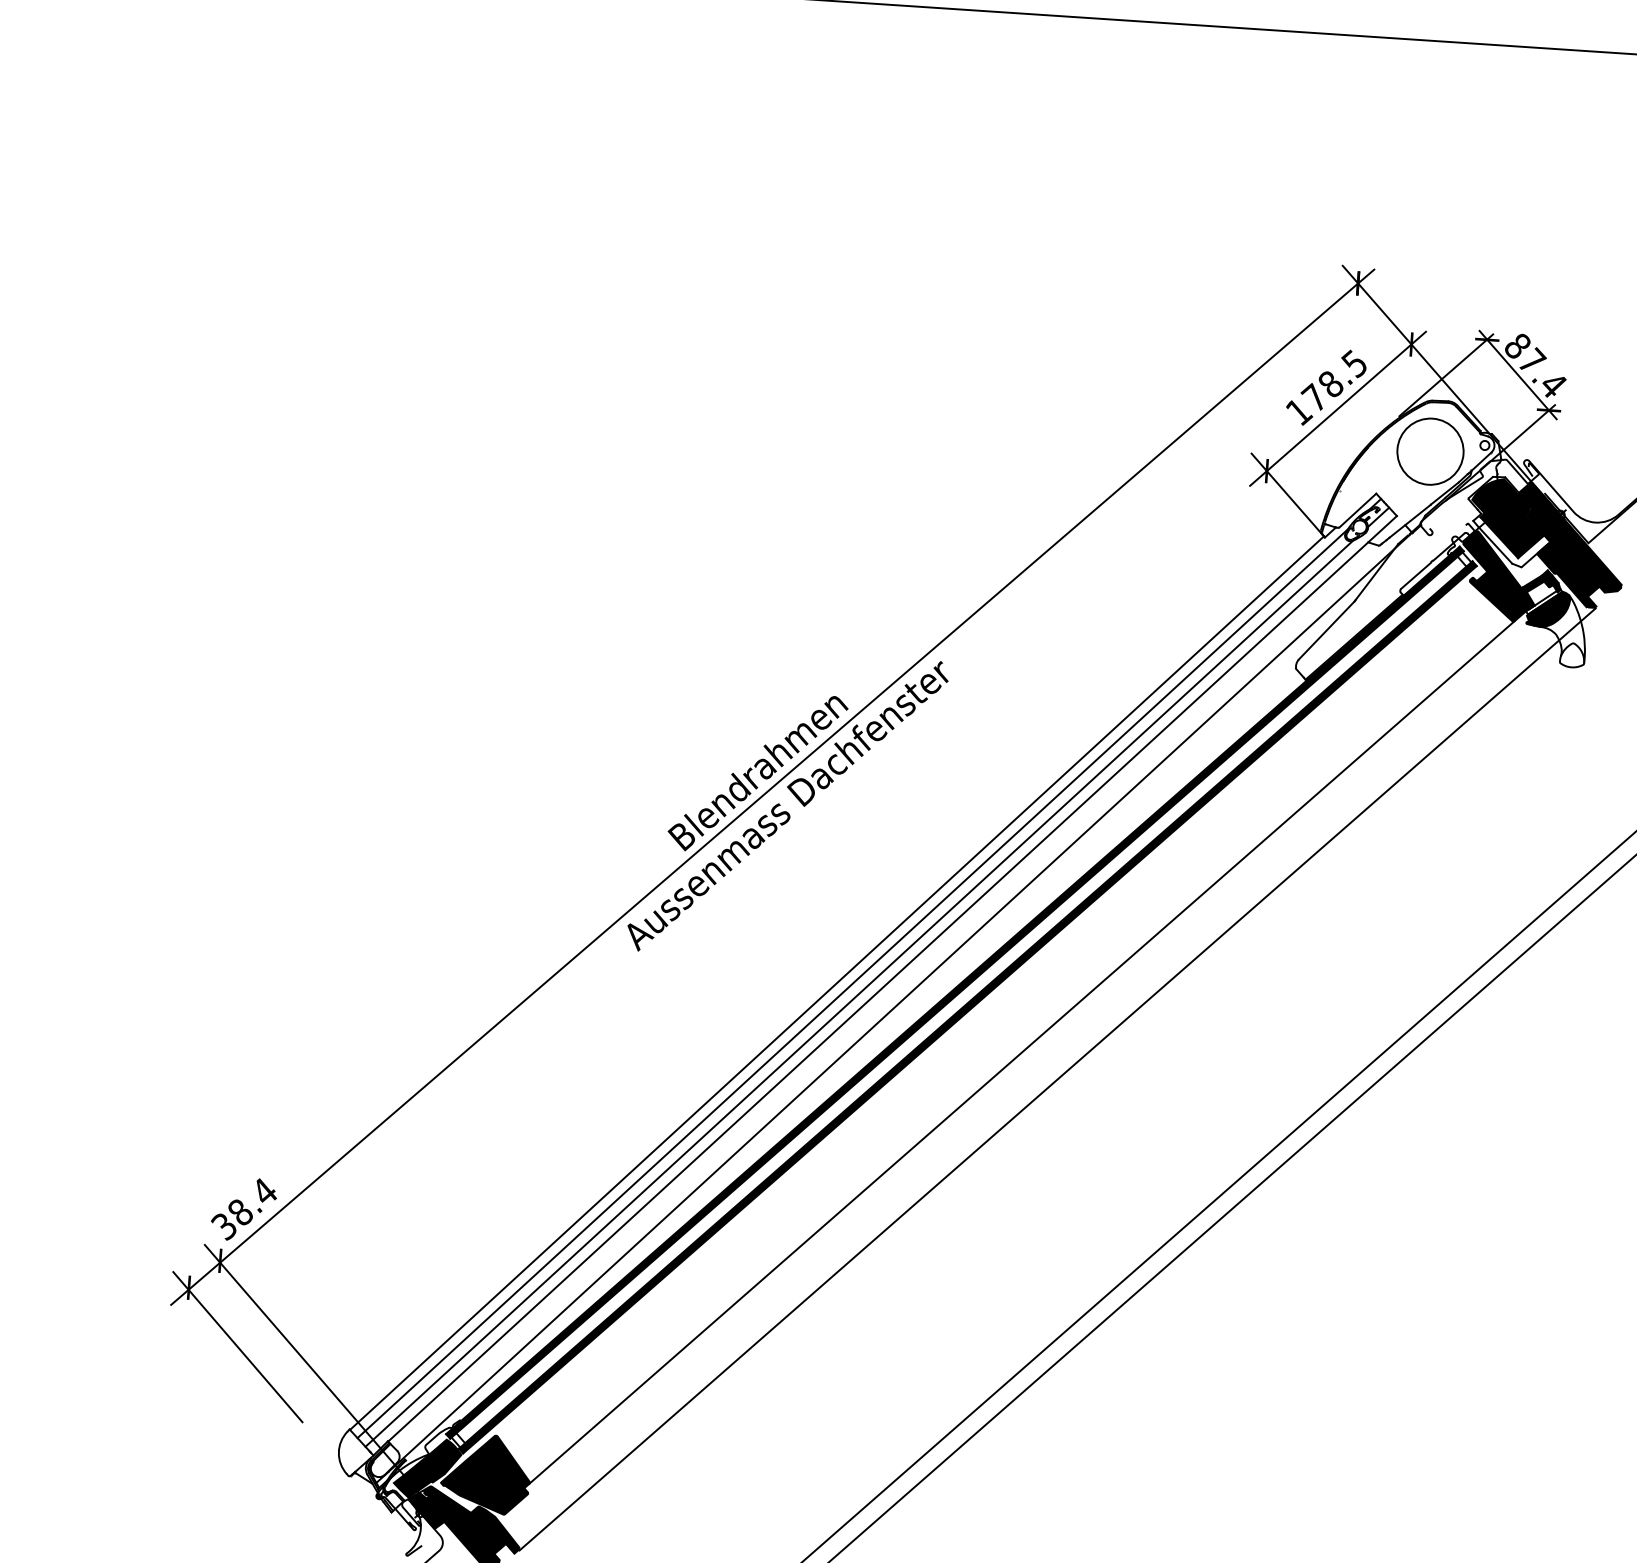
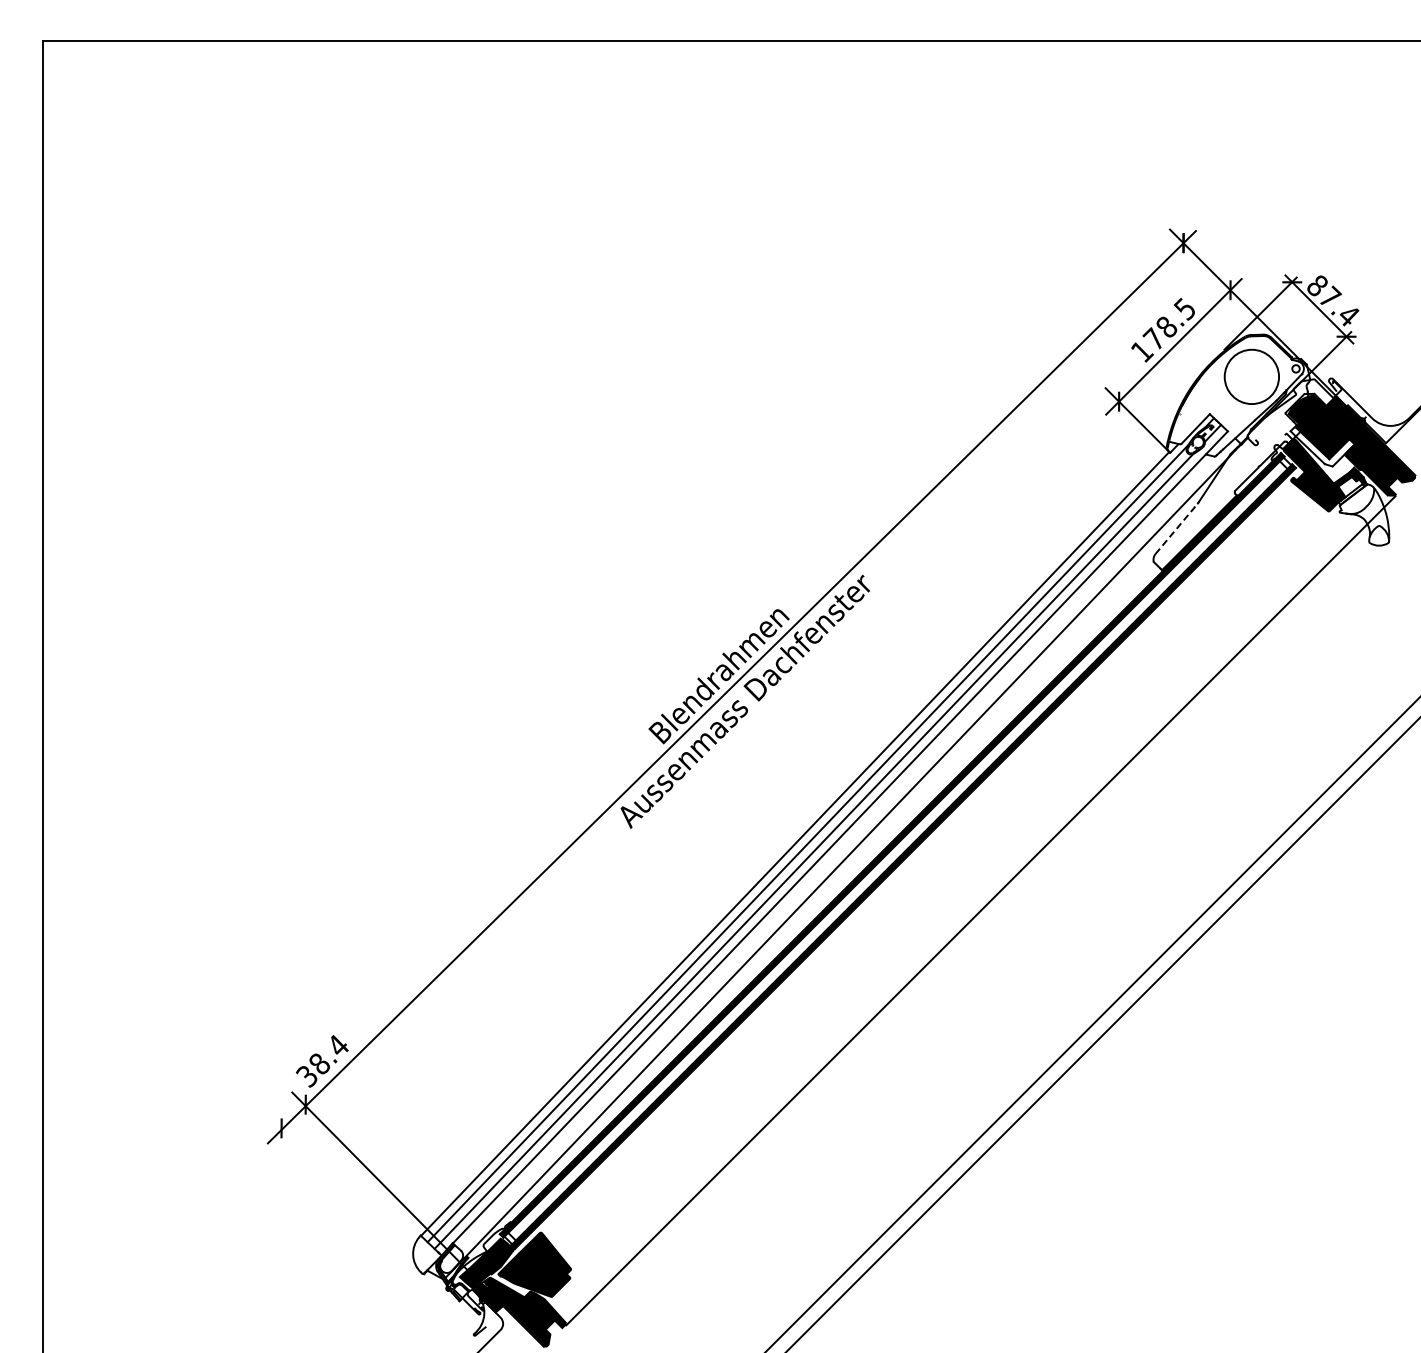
fill: (1547, 608) -> (1356, 498), removed
line: (1326, 630) -> (1176, 528), solid -> dashed
line: (1021, 1052) -> (949, 890), removed
line: (237, 1347) -> (324, 1174), removed

